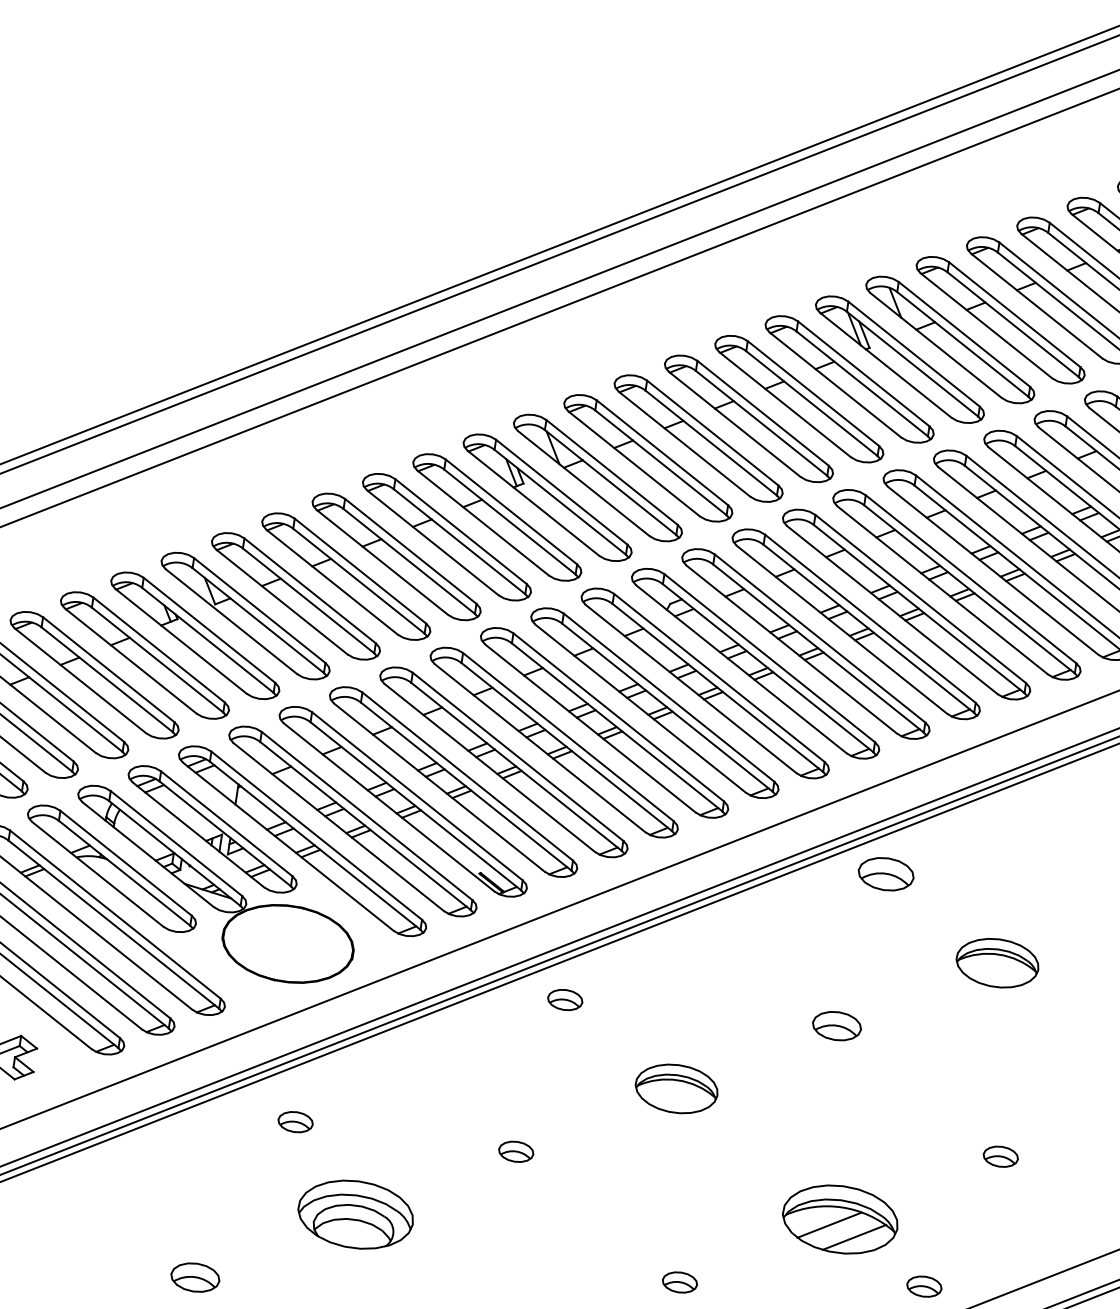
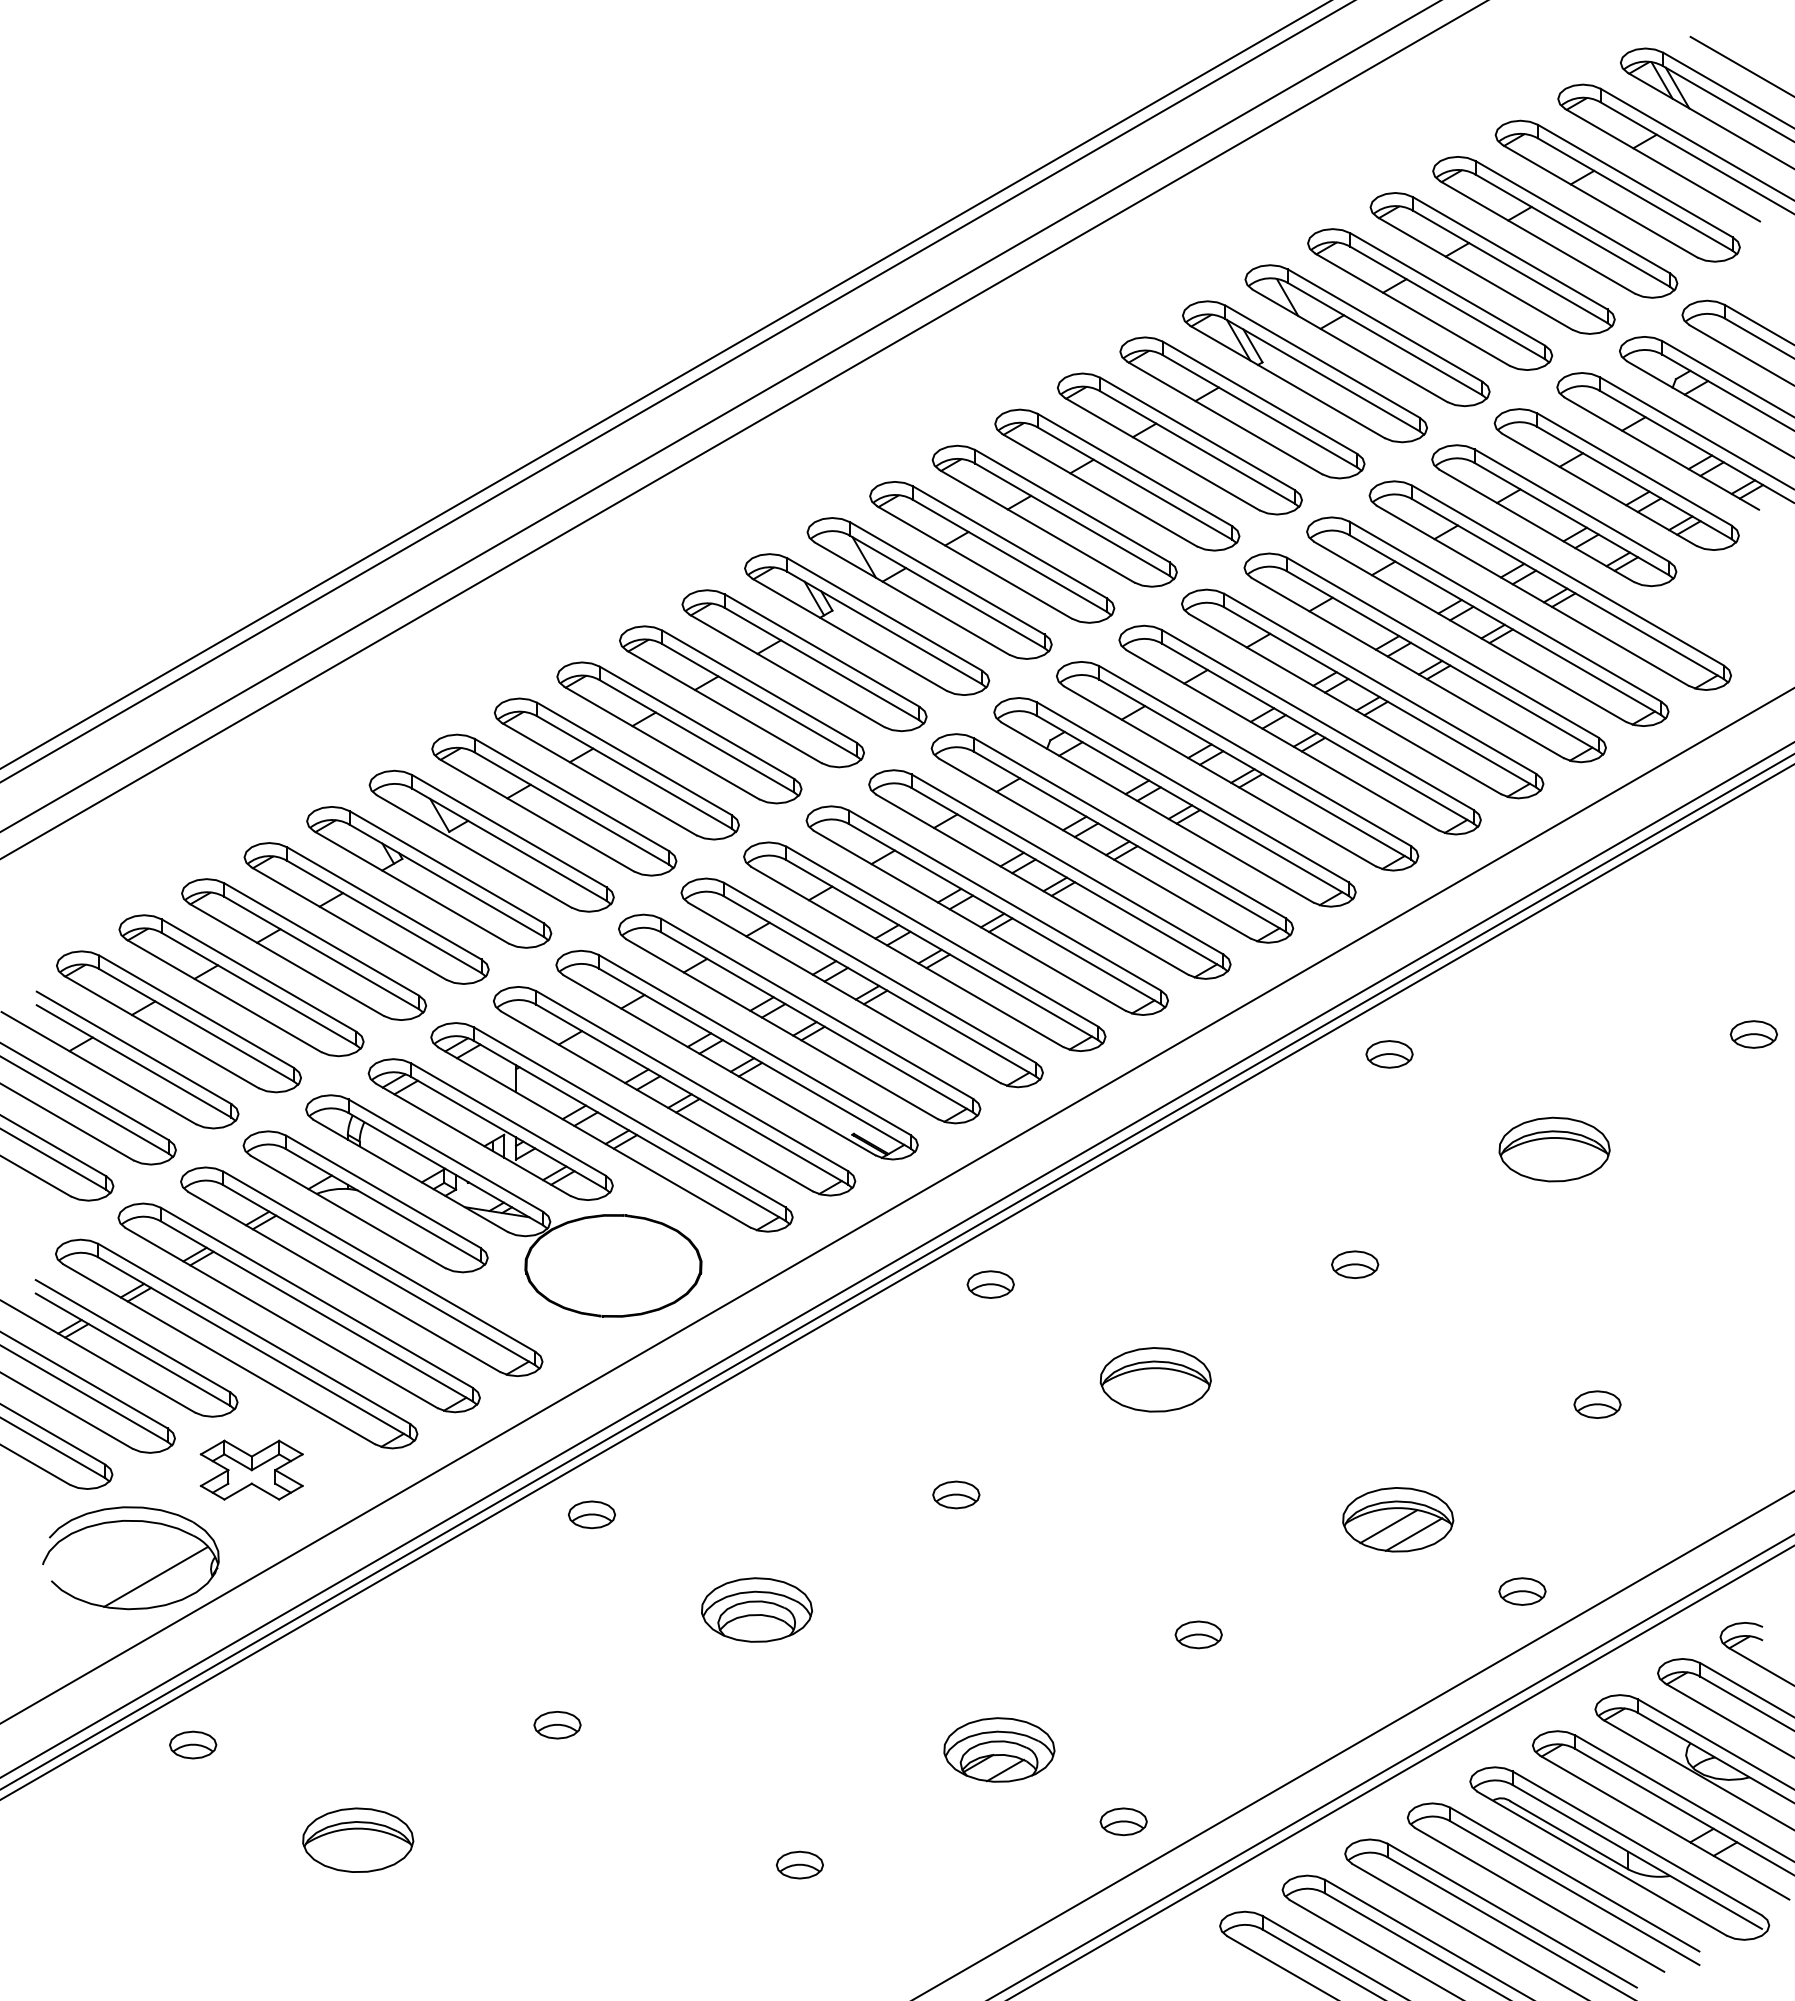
part: (886, 874) -> (1389, 1054), size x0.62
part: (837, 1025) -> (1355, 1264), size x0.71
part: (295, 1121) -> (591, 1514), moved
part: (355, 1214) -> (756, 1609), size x0.71
part: (840, 1219) -> (1398, 1519), size x0.71
part: (195, 1277) -> (557, 1724), size x0.71

